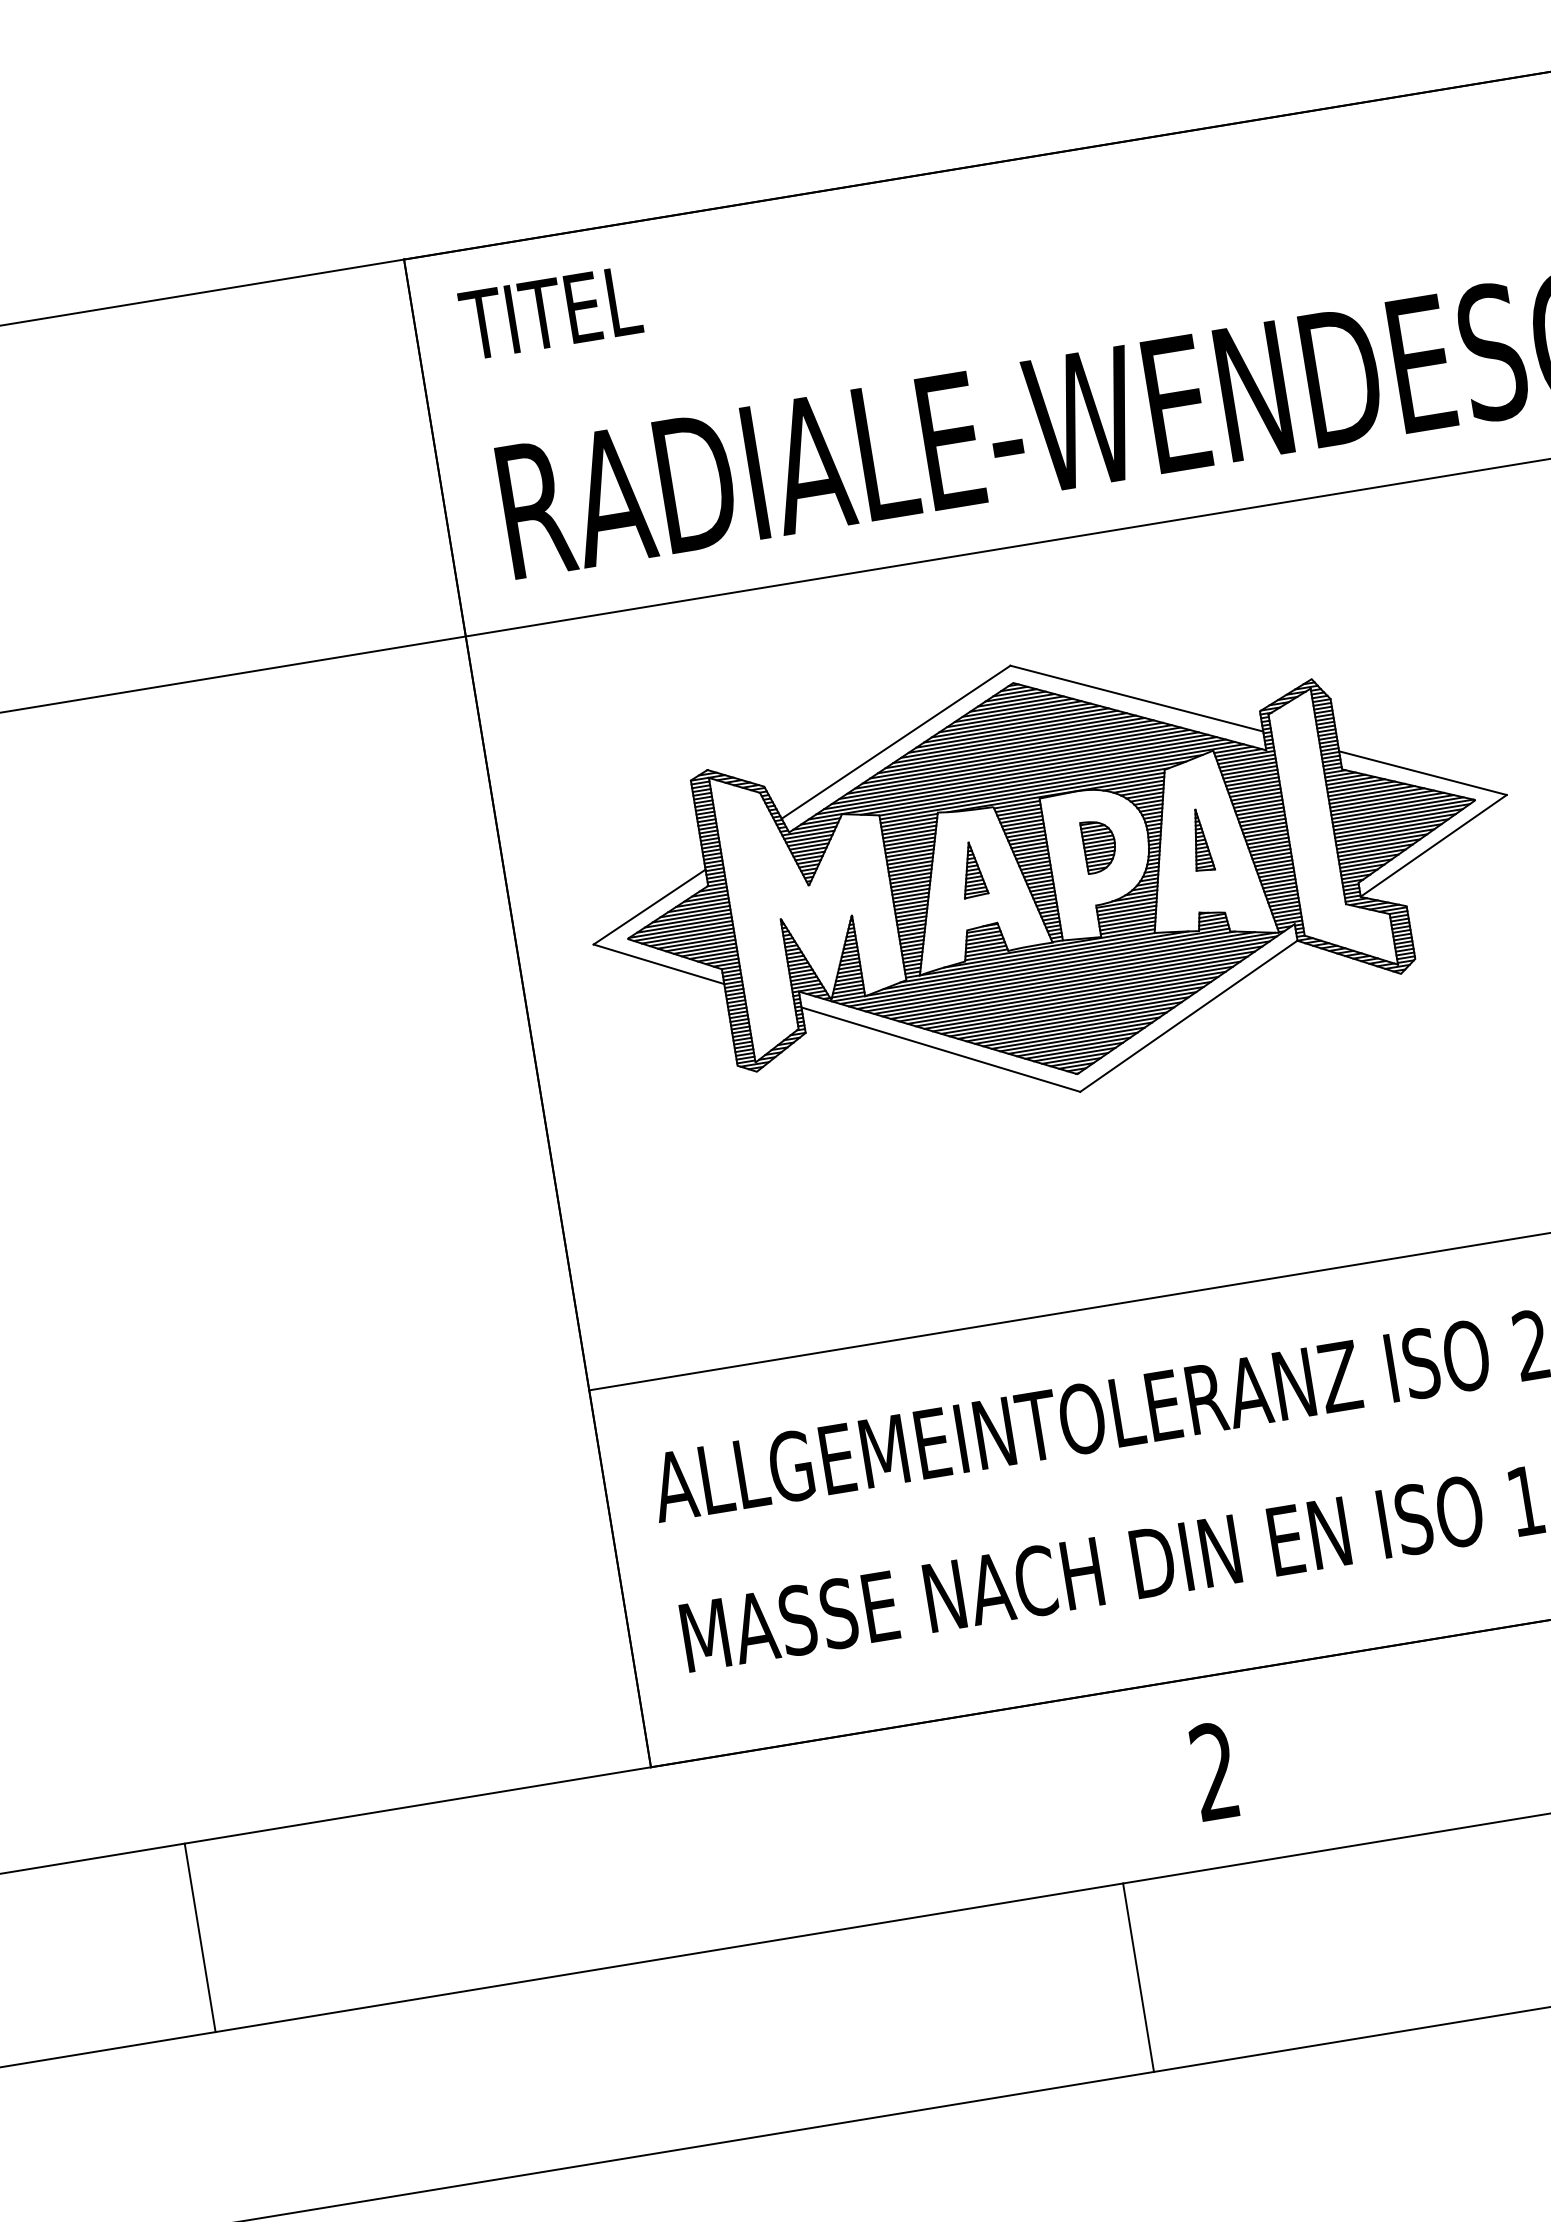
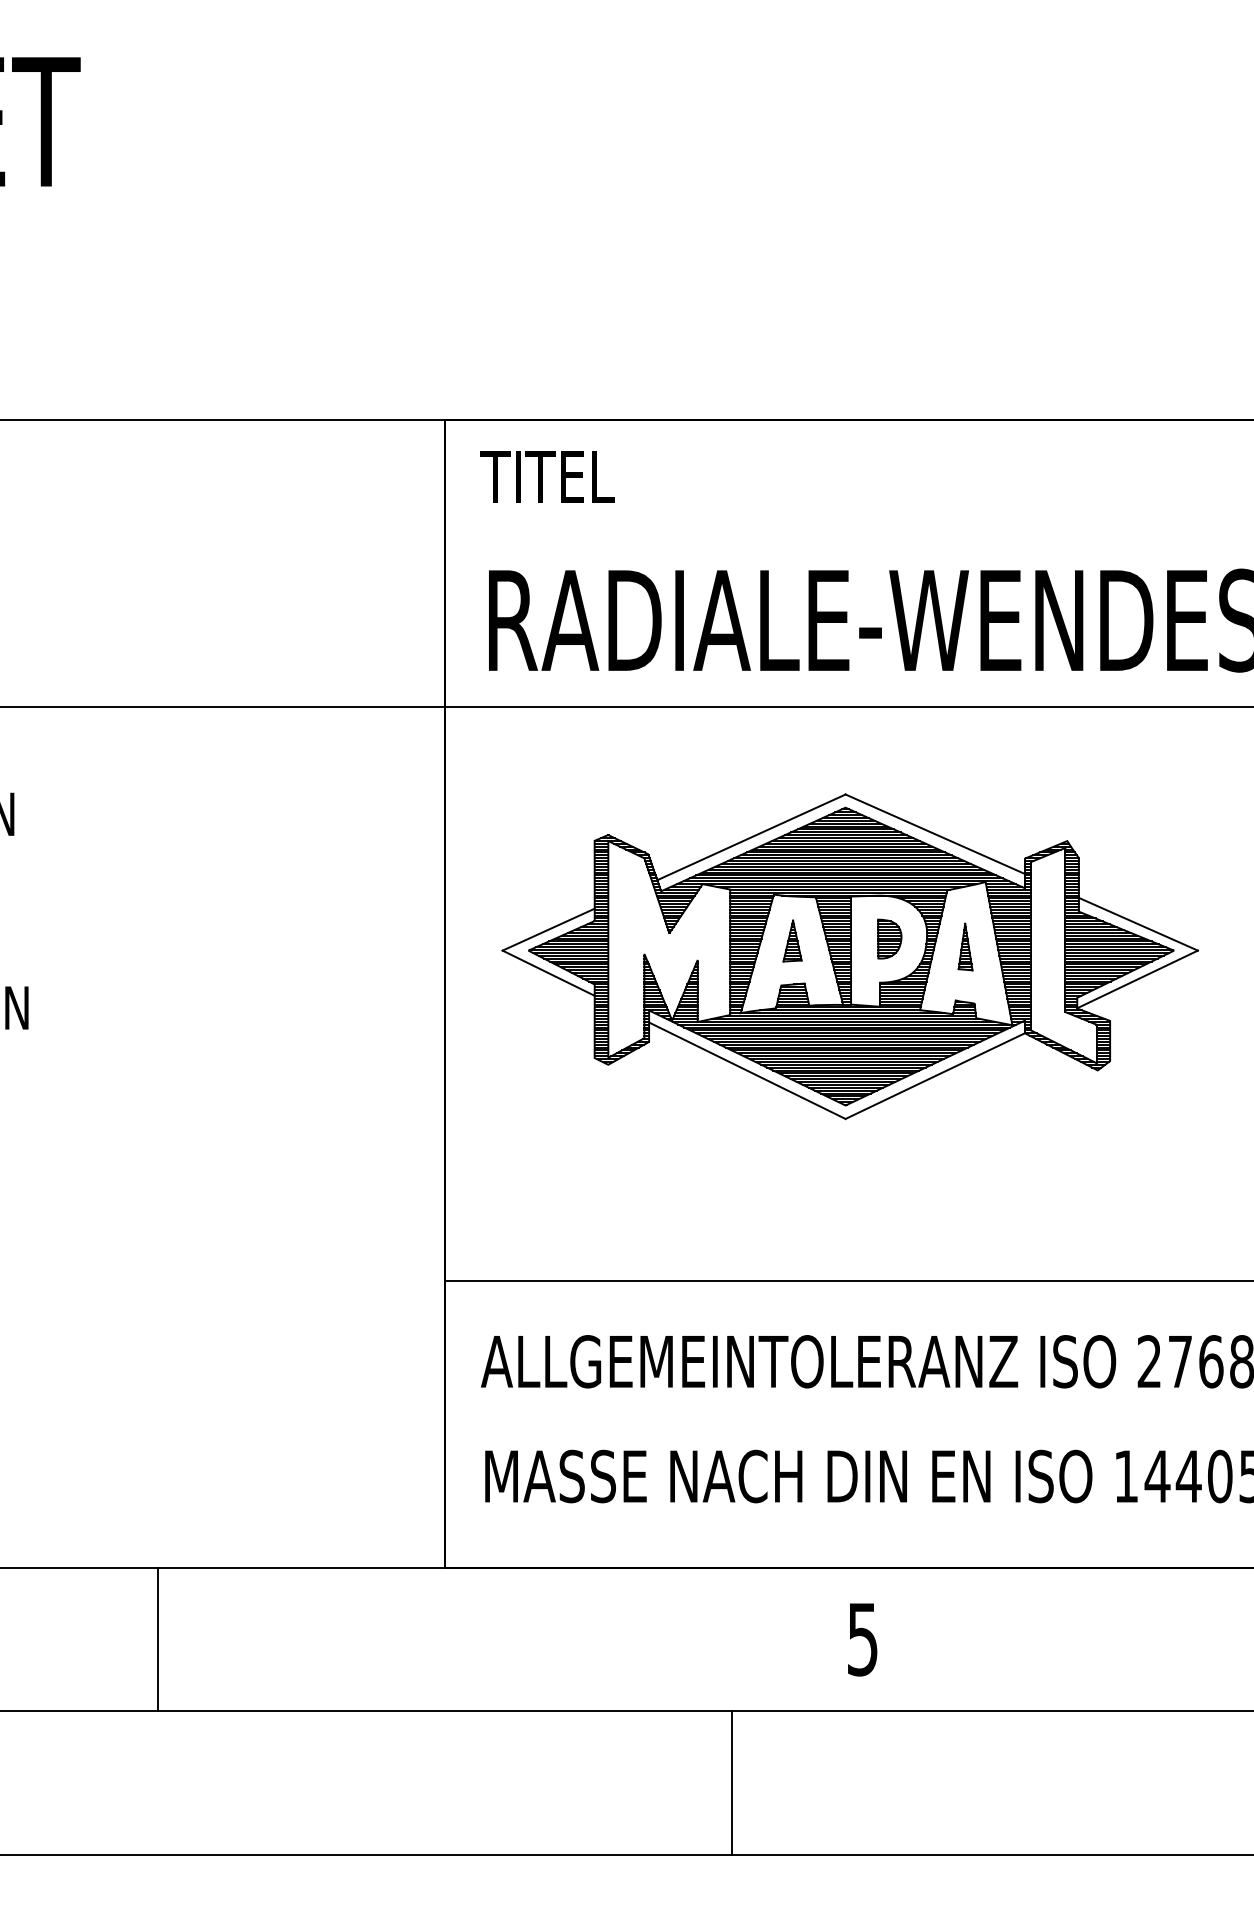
text: (1214, 1771) -> (862, 1639), 2 -> 5
line: (200, 1937) -> (158, 1639), moved
line: (1138, 1977) -> (732, 1782), moved

